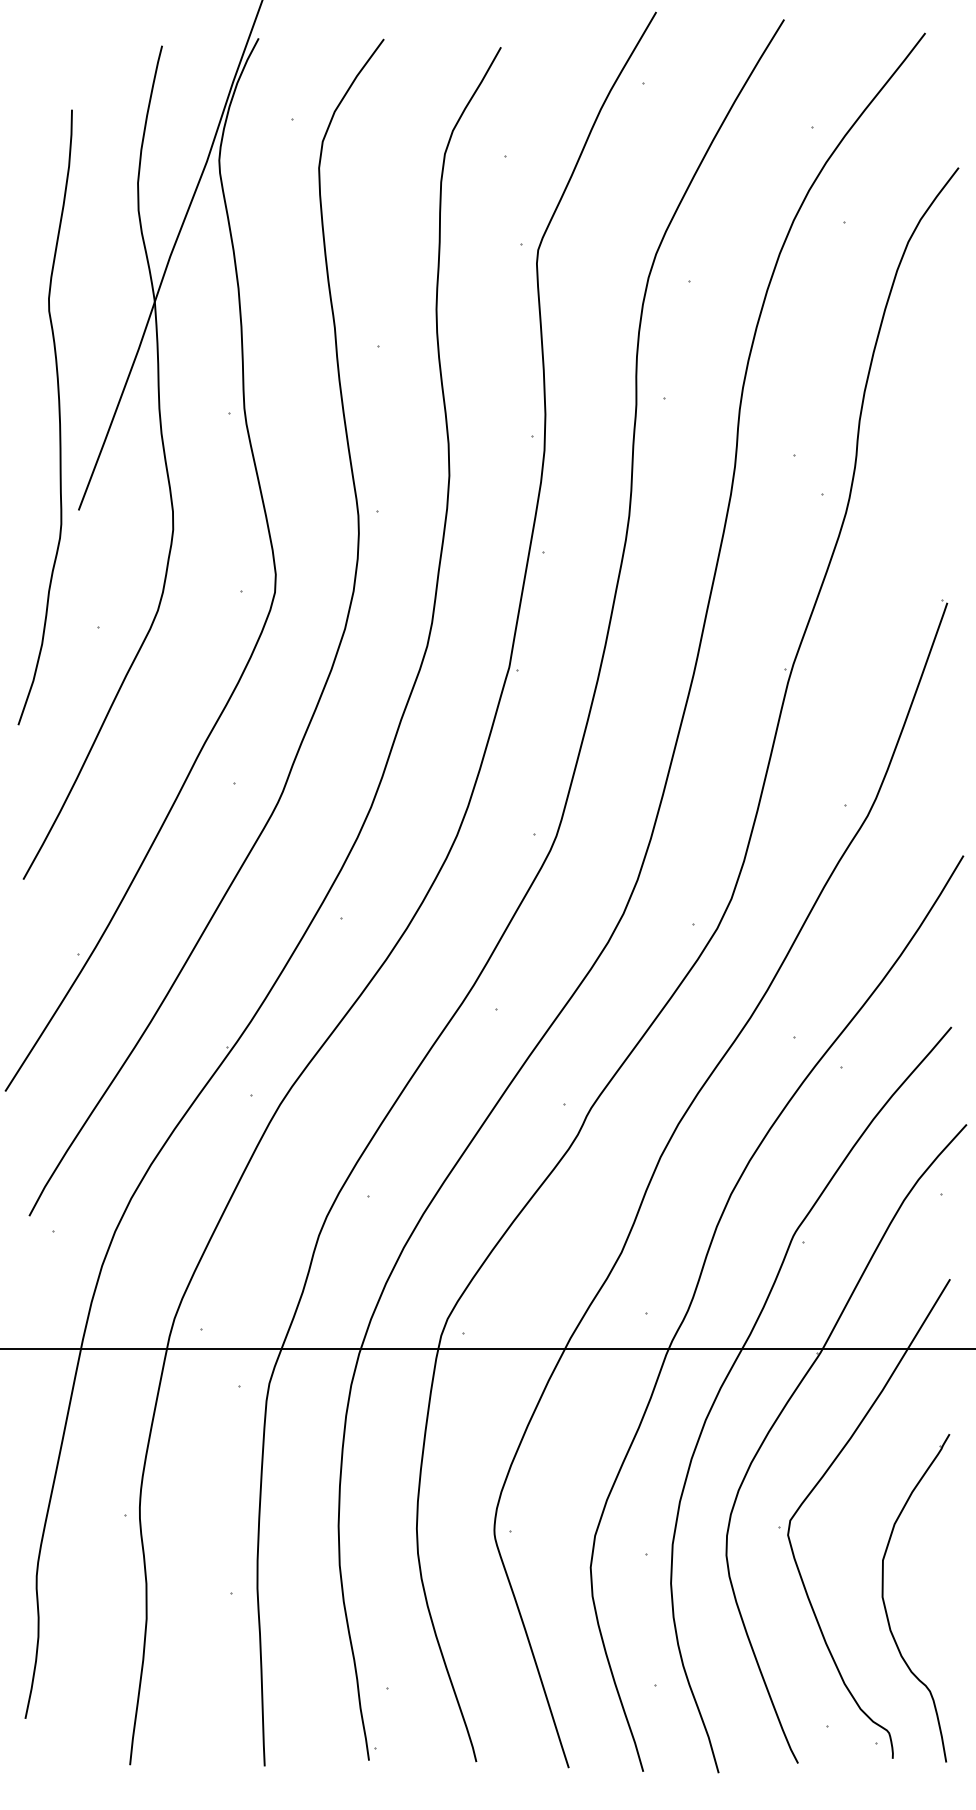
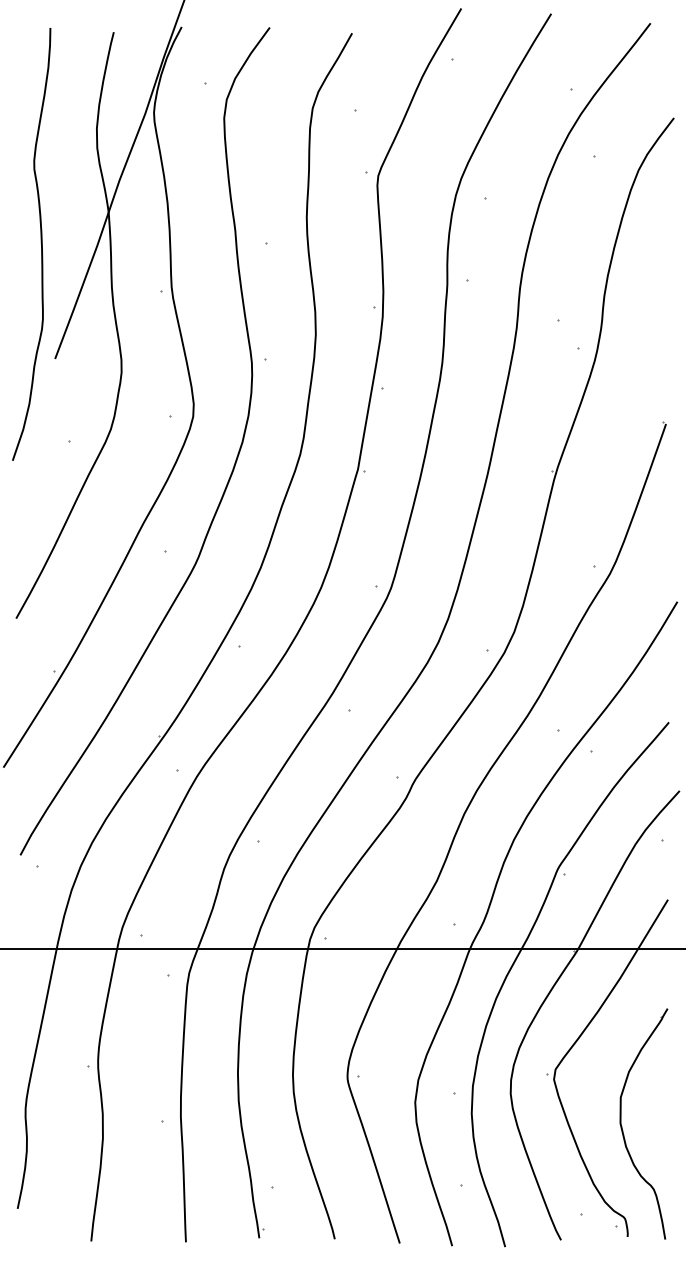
curve: (58, 416) -> (40, 243), moved

